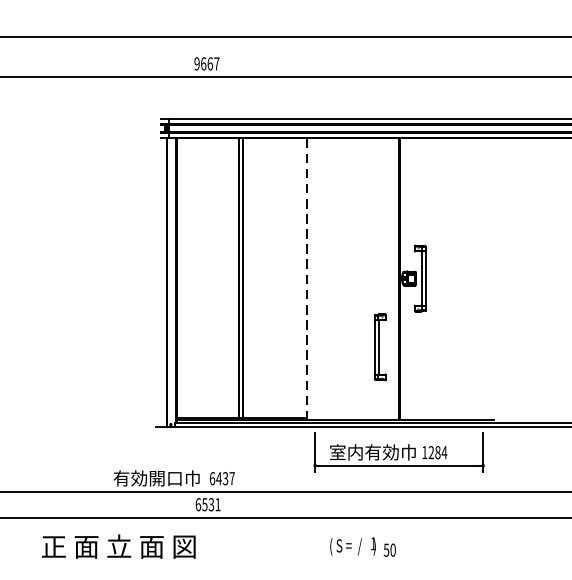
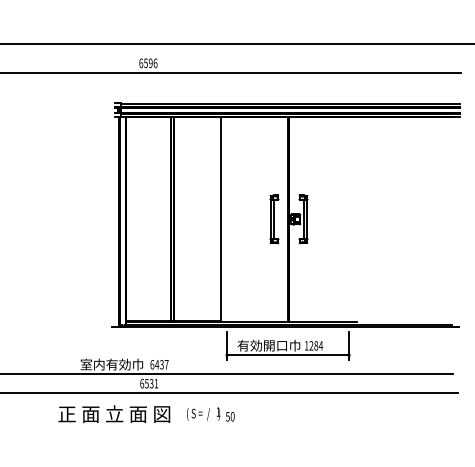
text: (207, 64) -> (148, 63), 9667 -> 6596
line: (307, 280) -> (221, 220), dashed -> solid
part: (380, 347) -> (274, 219), moved
text: (363, 452) -> (262, 345), 室内有効巾 -> 有効開口巾
text: (147, 478) -> (105, 364), 有効開口巾 -> 室内有効巾
text: (119, 545) -> (114, 413), moved
text: (362, 547) -> (210, 414), moved

